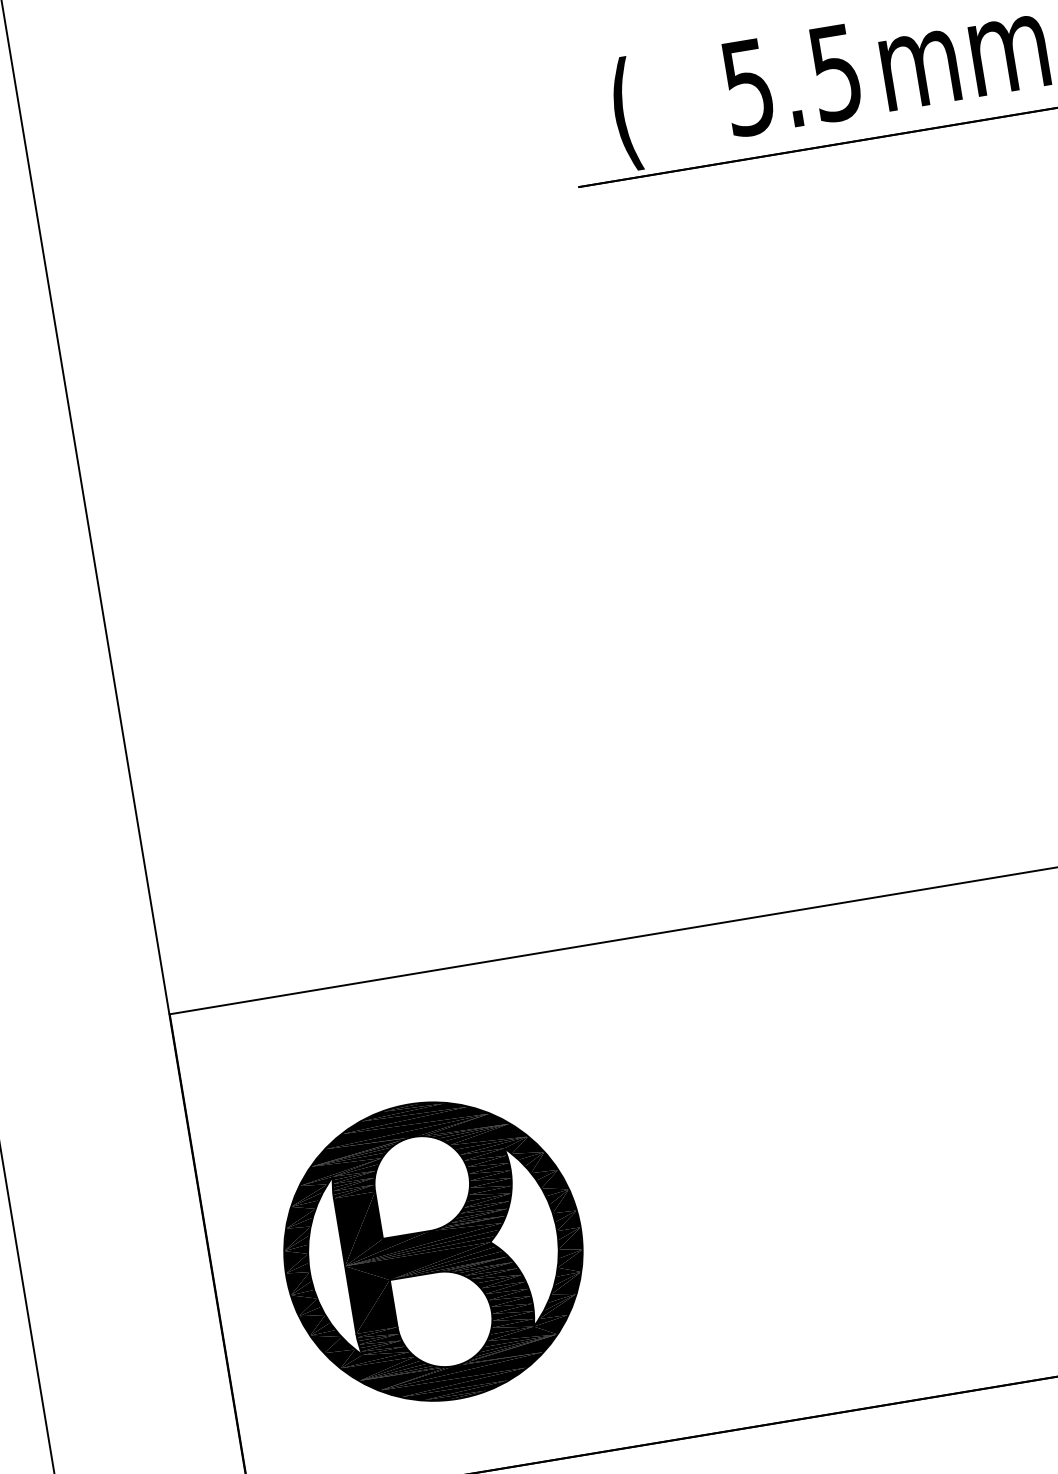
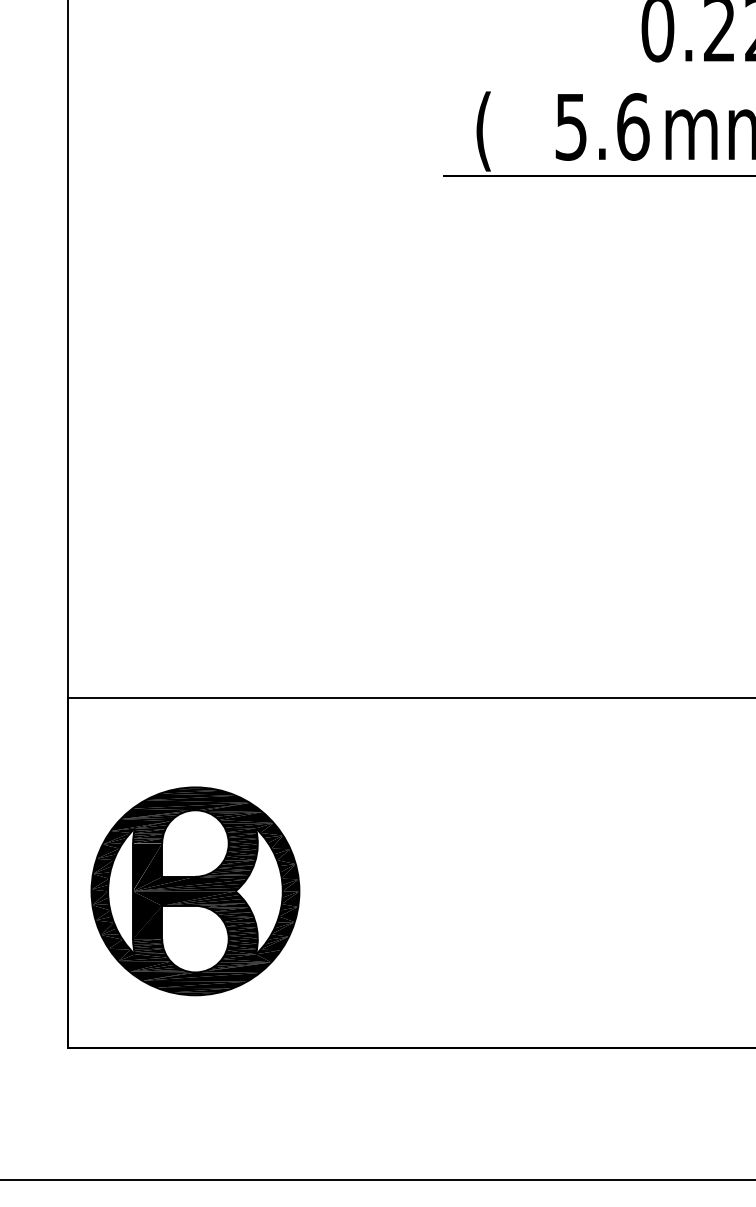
text: (836, 72) -> (633, 126), 5.5 -> 5.6
part: (433, 1251) -> (195, 891), moved

